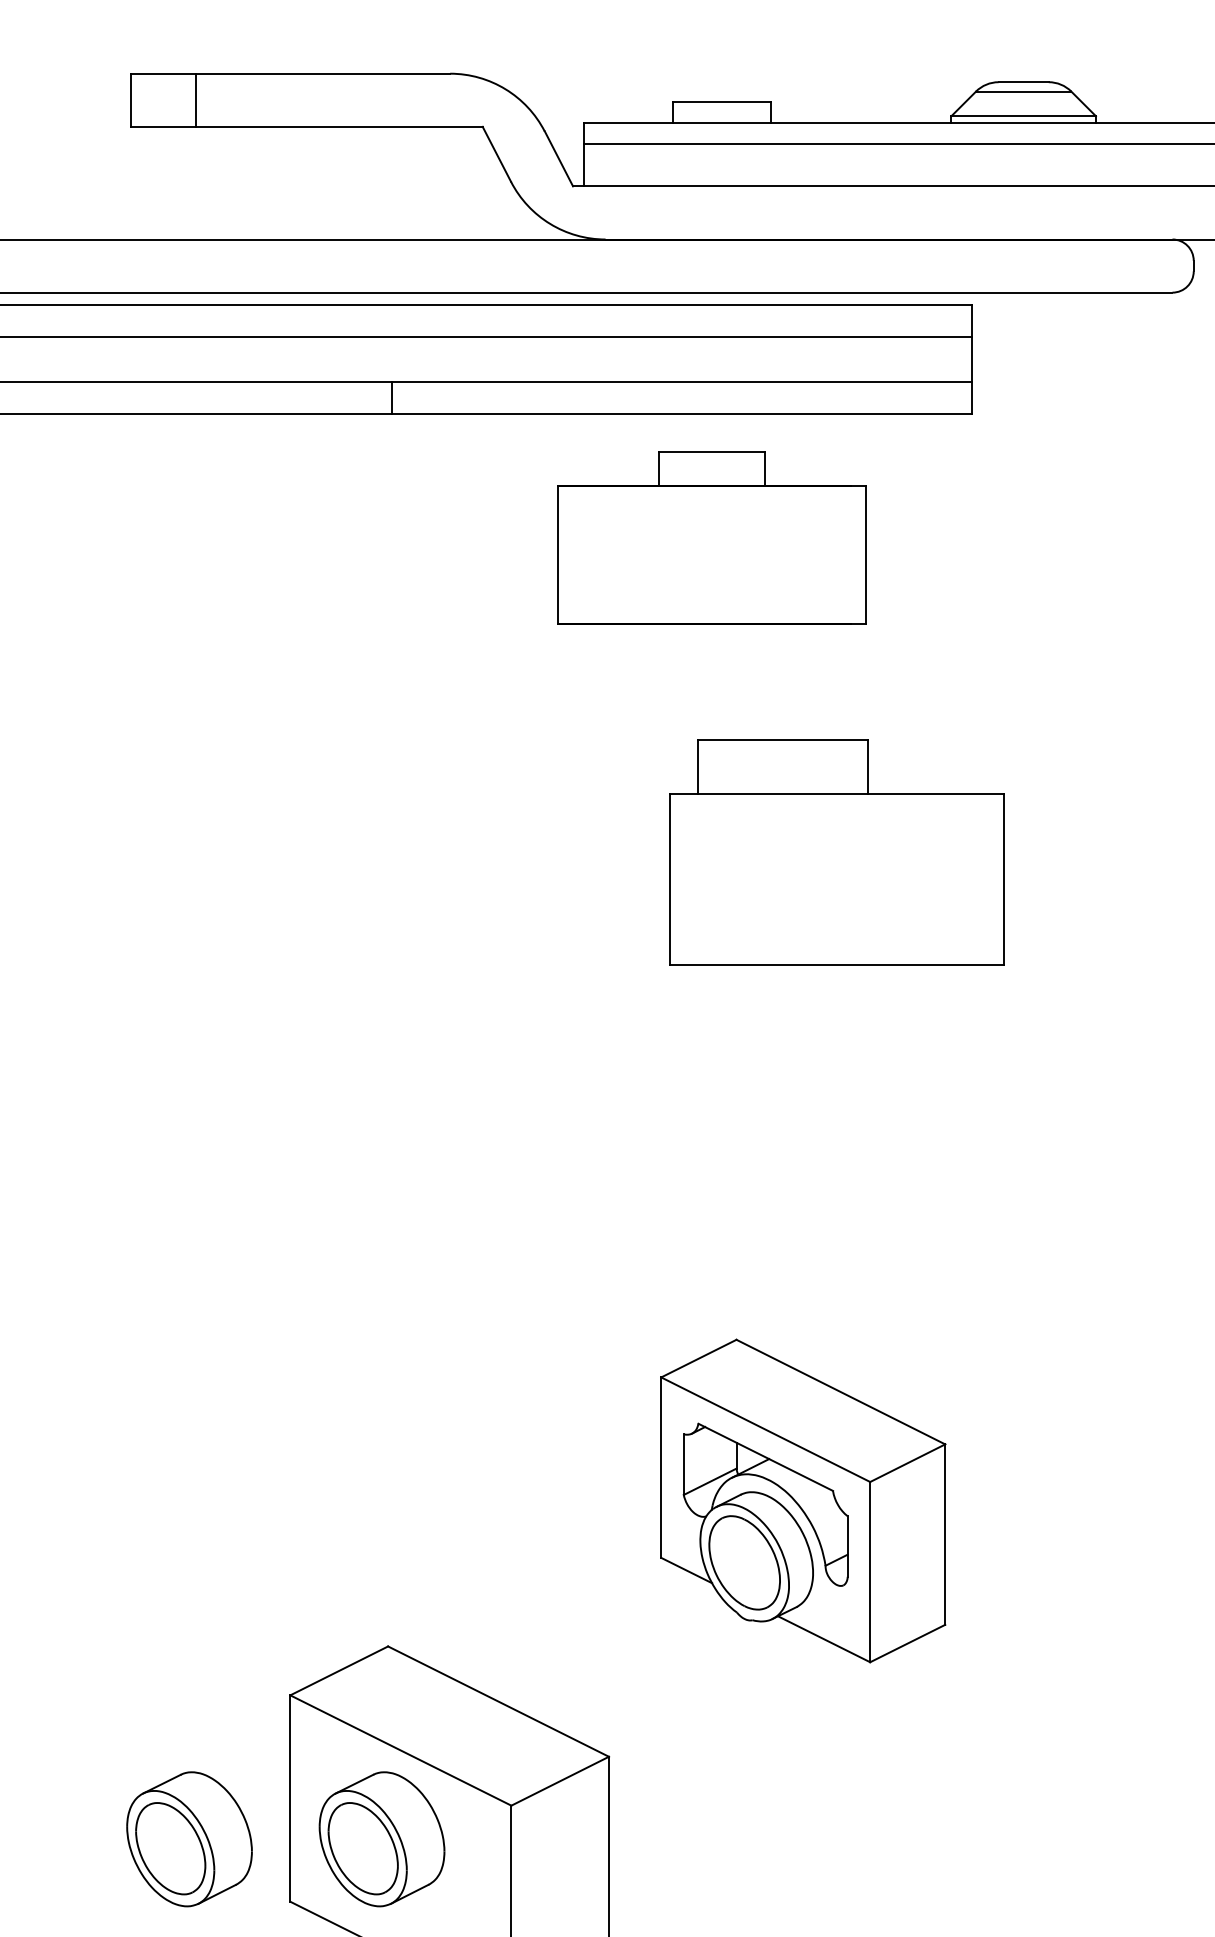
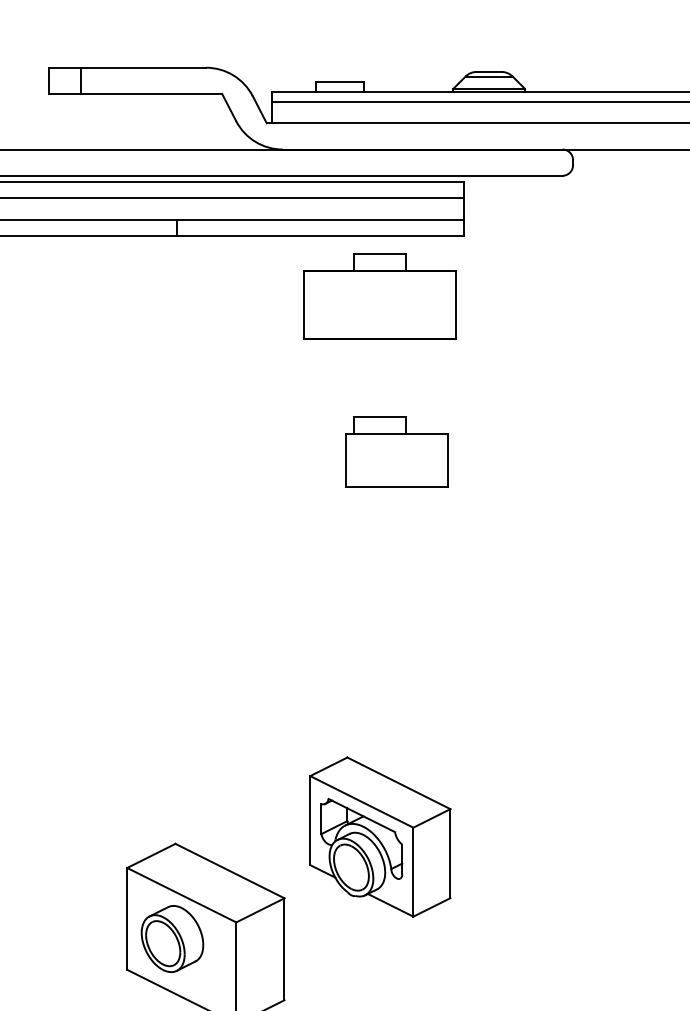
part: (710, 537) -> (379, 296), moved
part: (835, 851) -> (396, 451), size x0.62
part: (803, 1499) -> (380, 836), moved
part: (189, 1838) -> (77, 938), removed

